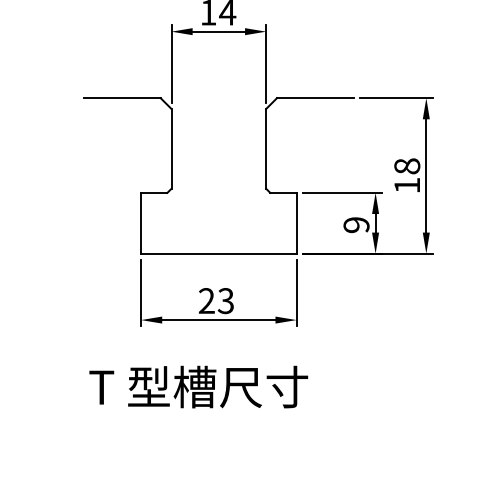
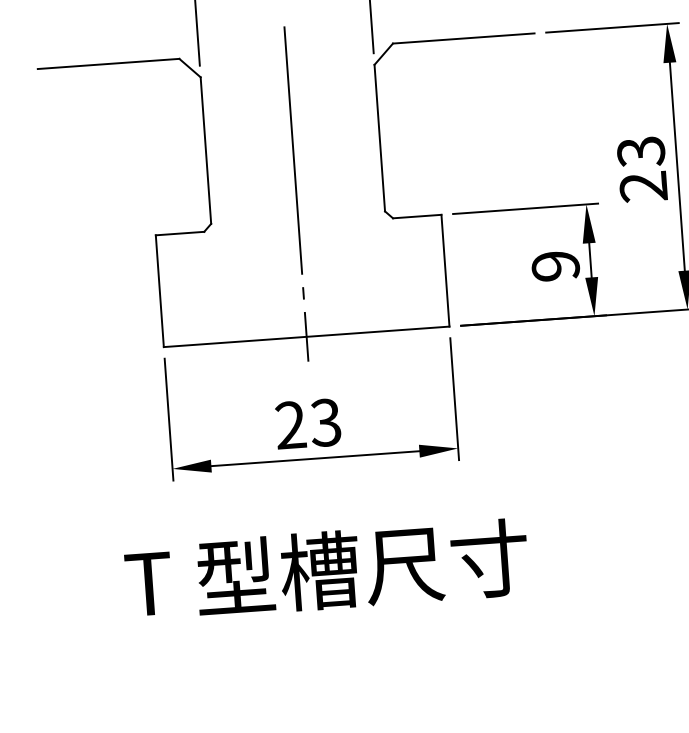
line: (218, 175) -> (295, 193), added
text: (407, 175) -> (642, 168), 18 -> 23
text: (198, 386) -> (326, 569), moved

